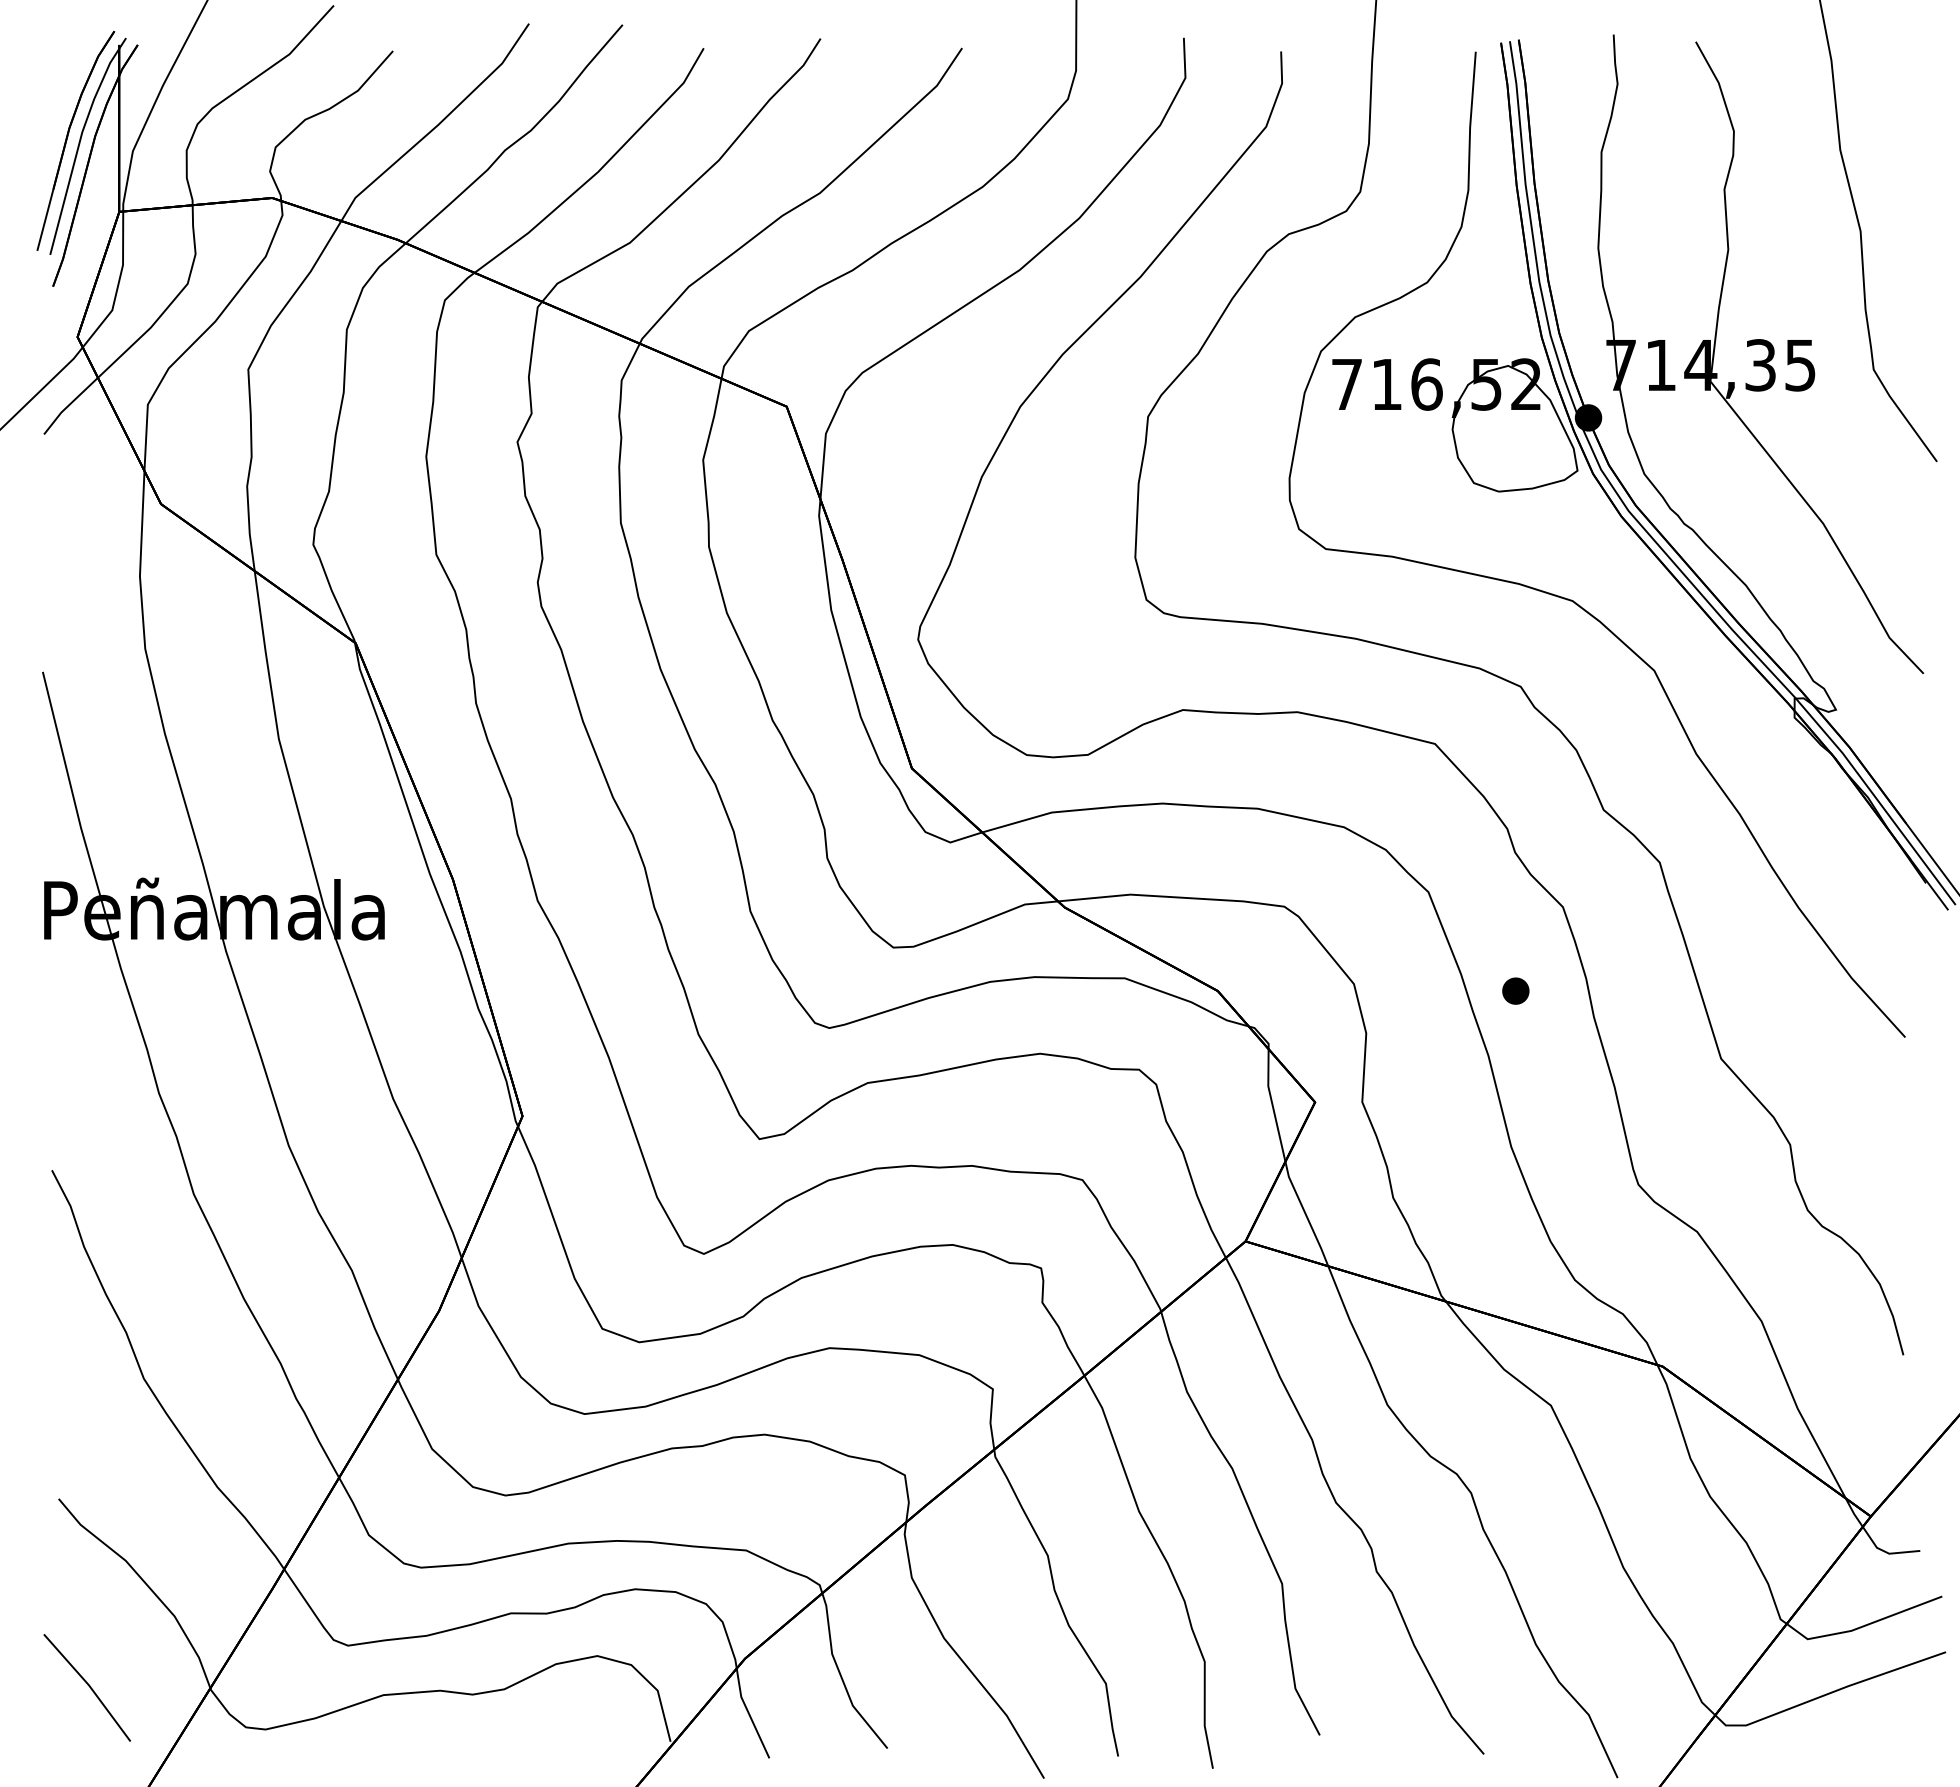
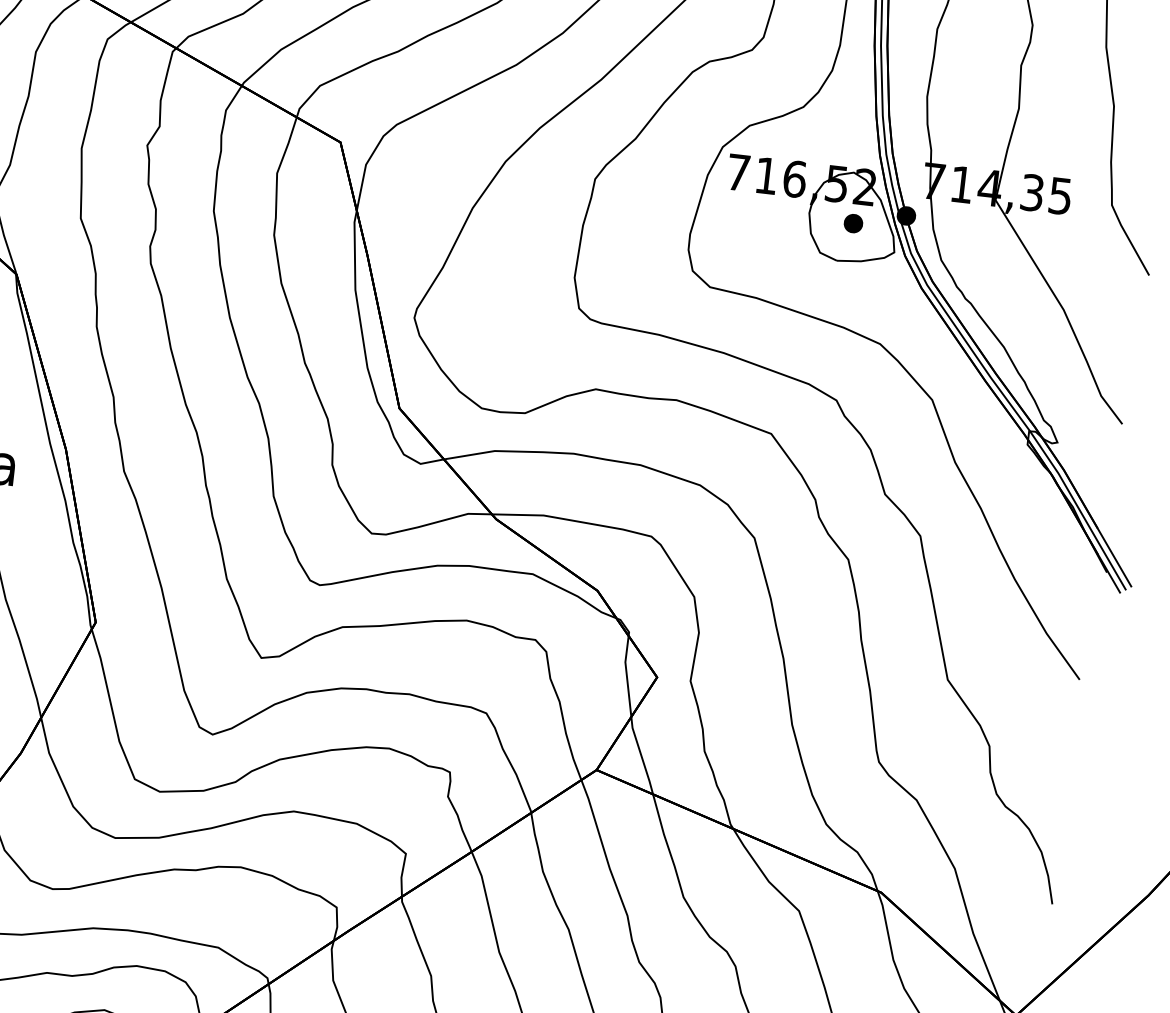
part: (1515, 990) -> (853, 223), moved

